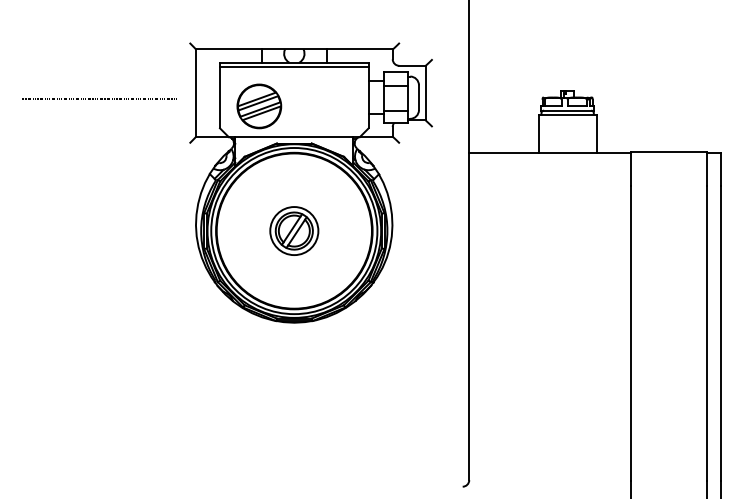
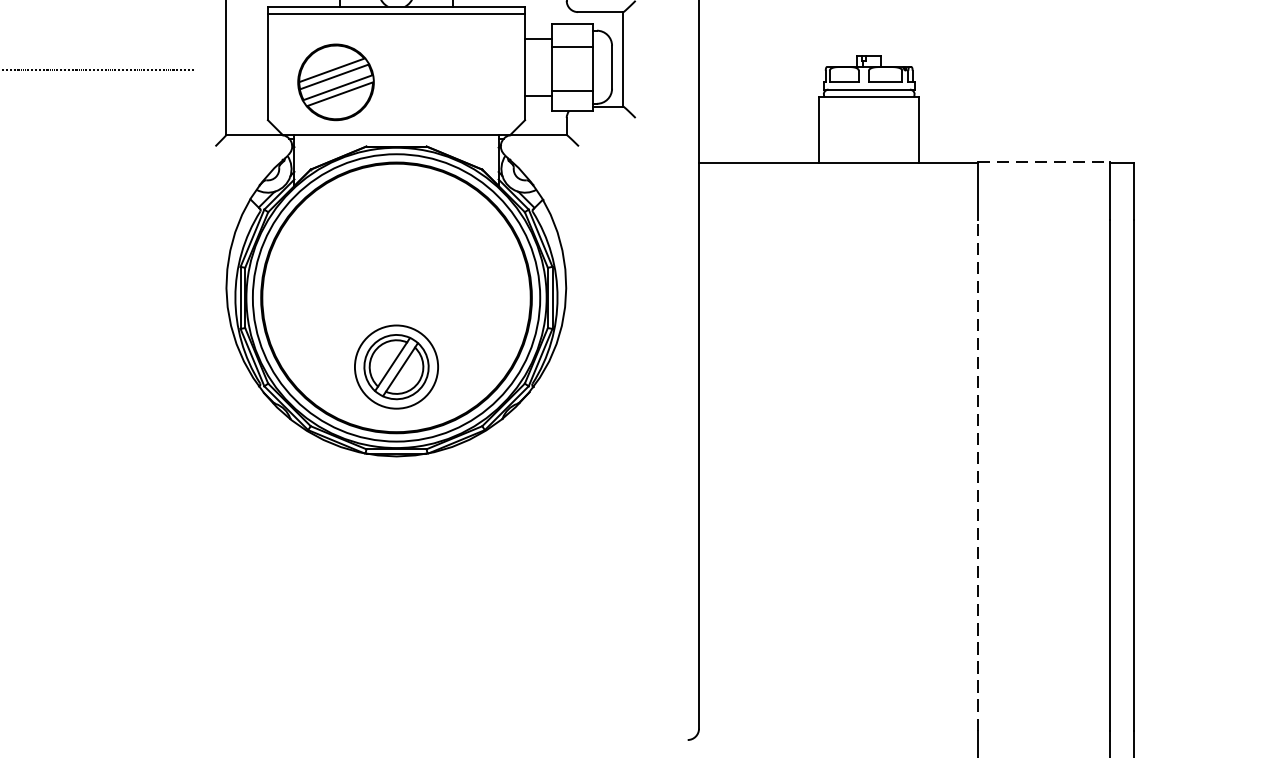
line: (669, 152) -> (1045, 162), solid -> dashed
part: (294, 230) -> (396, 366), moved
line: (630, 333) -> (977, 475), solid -> dashed

